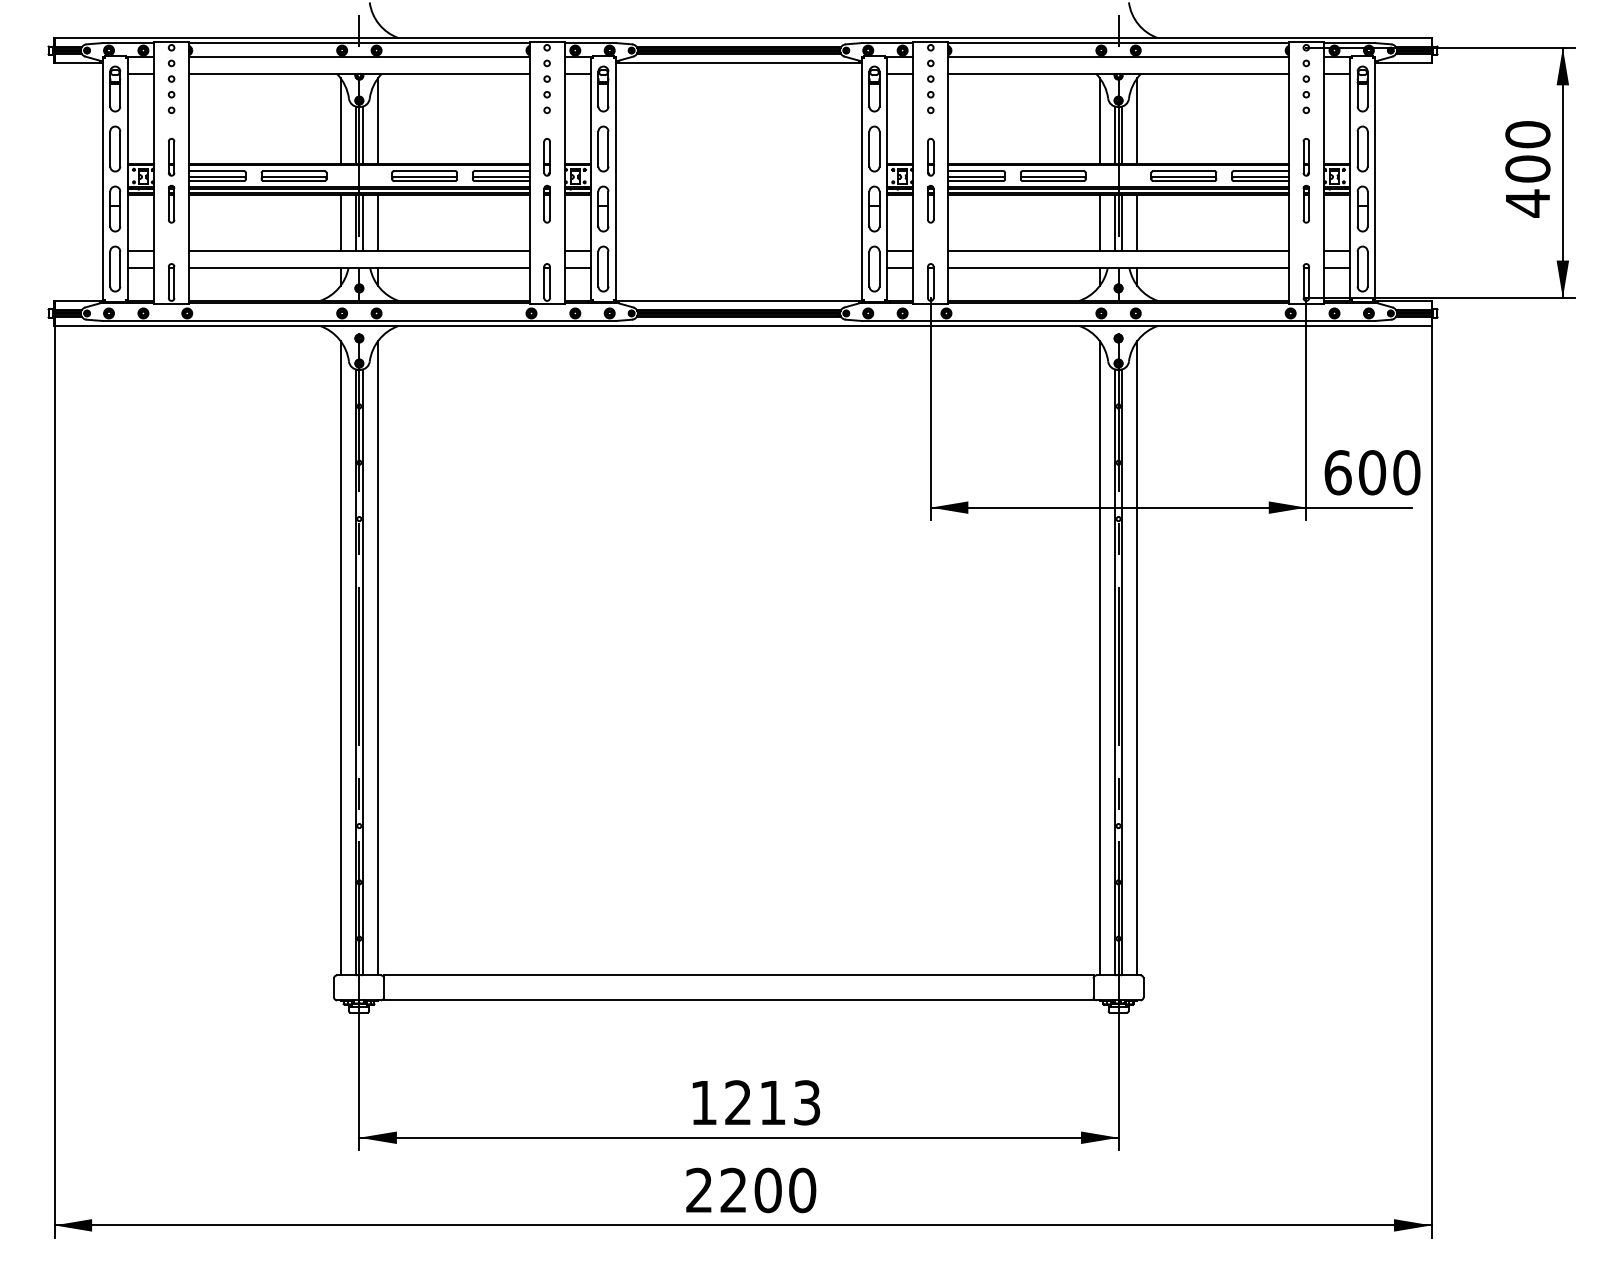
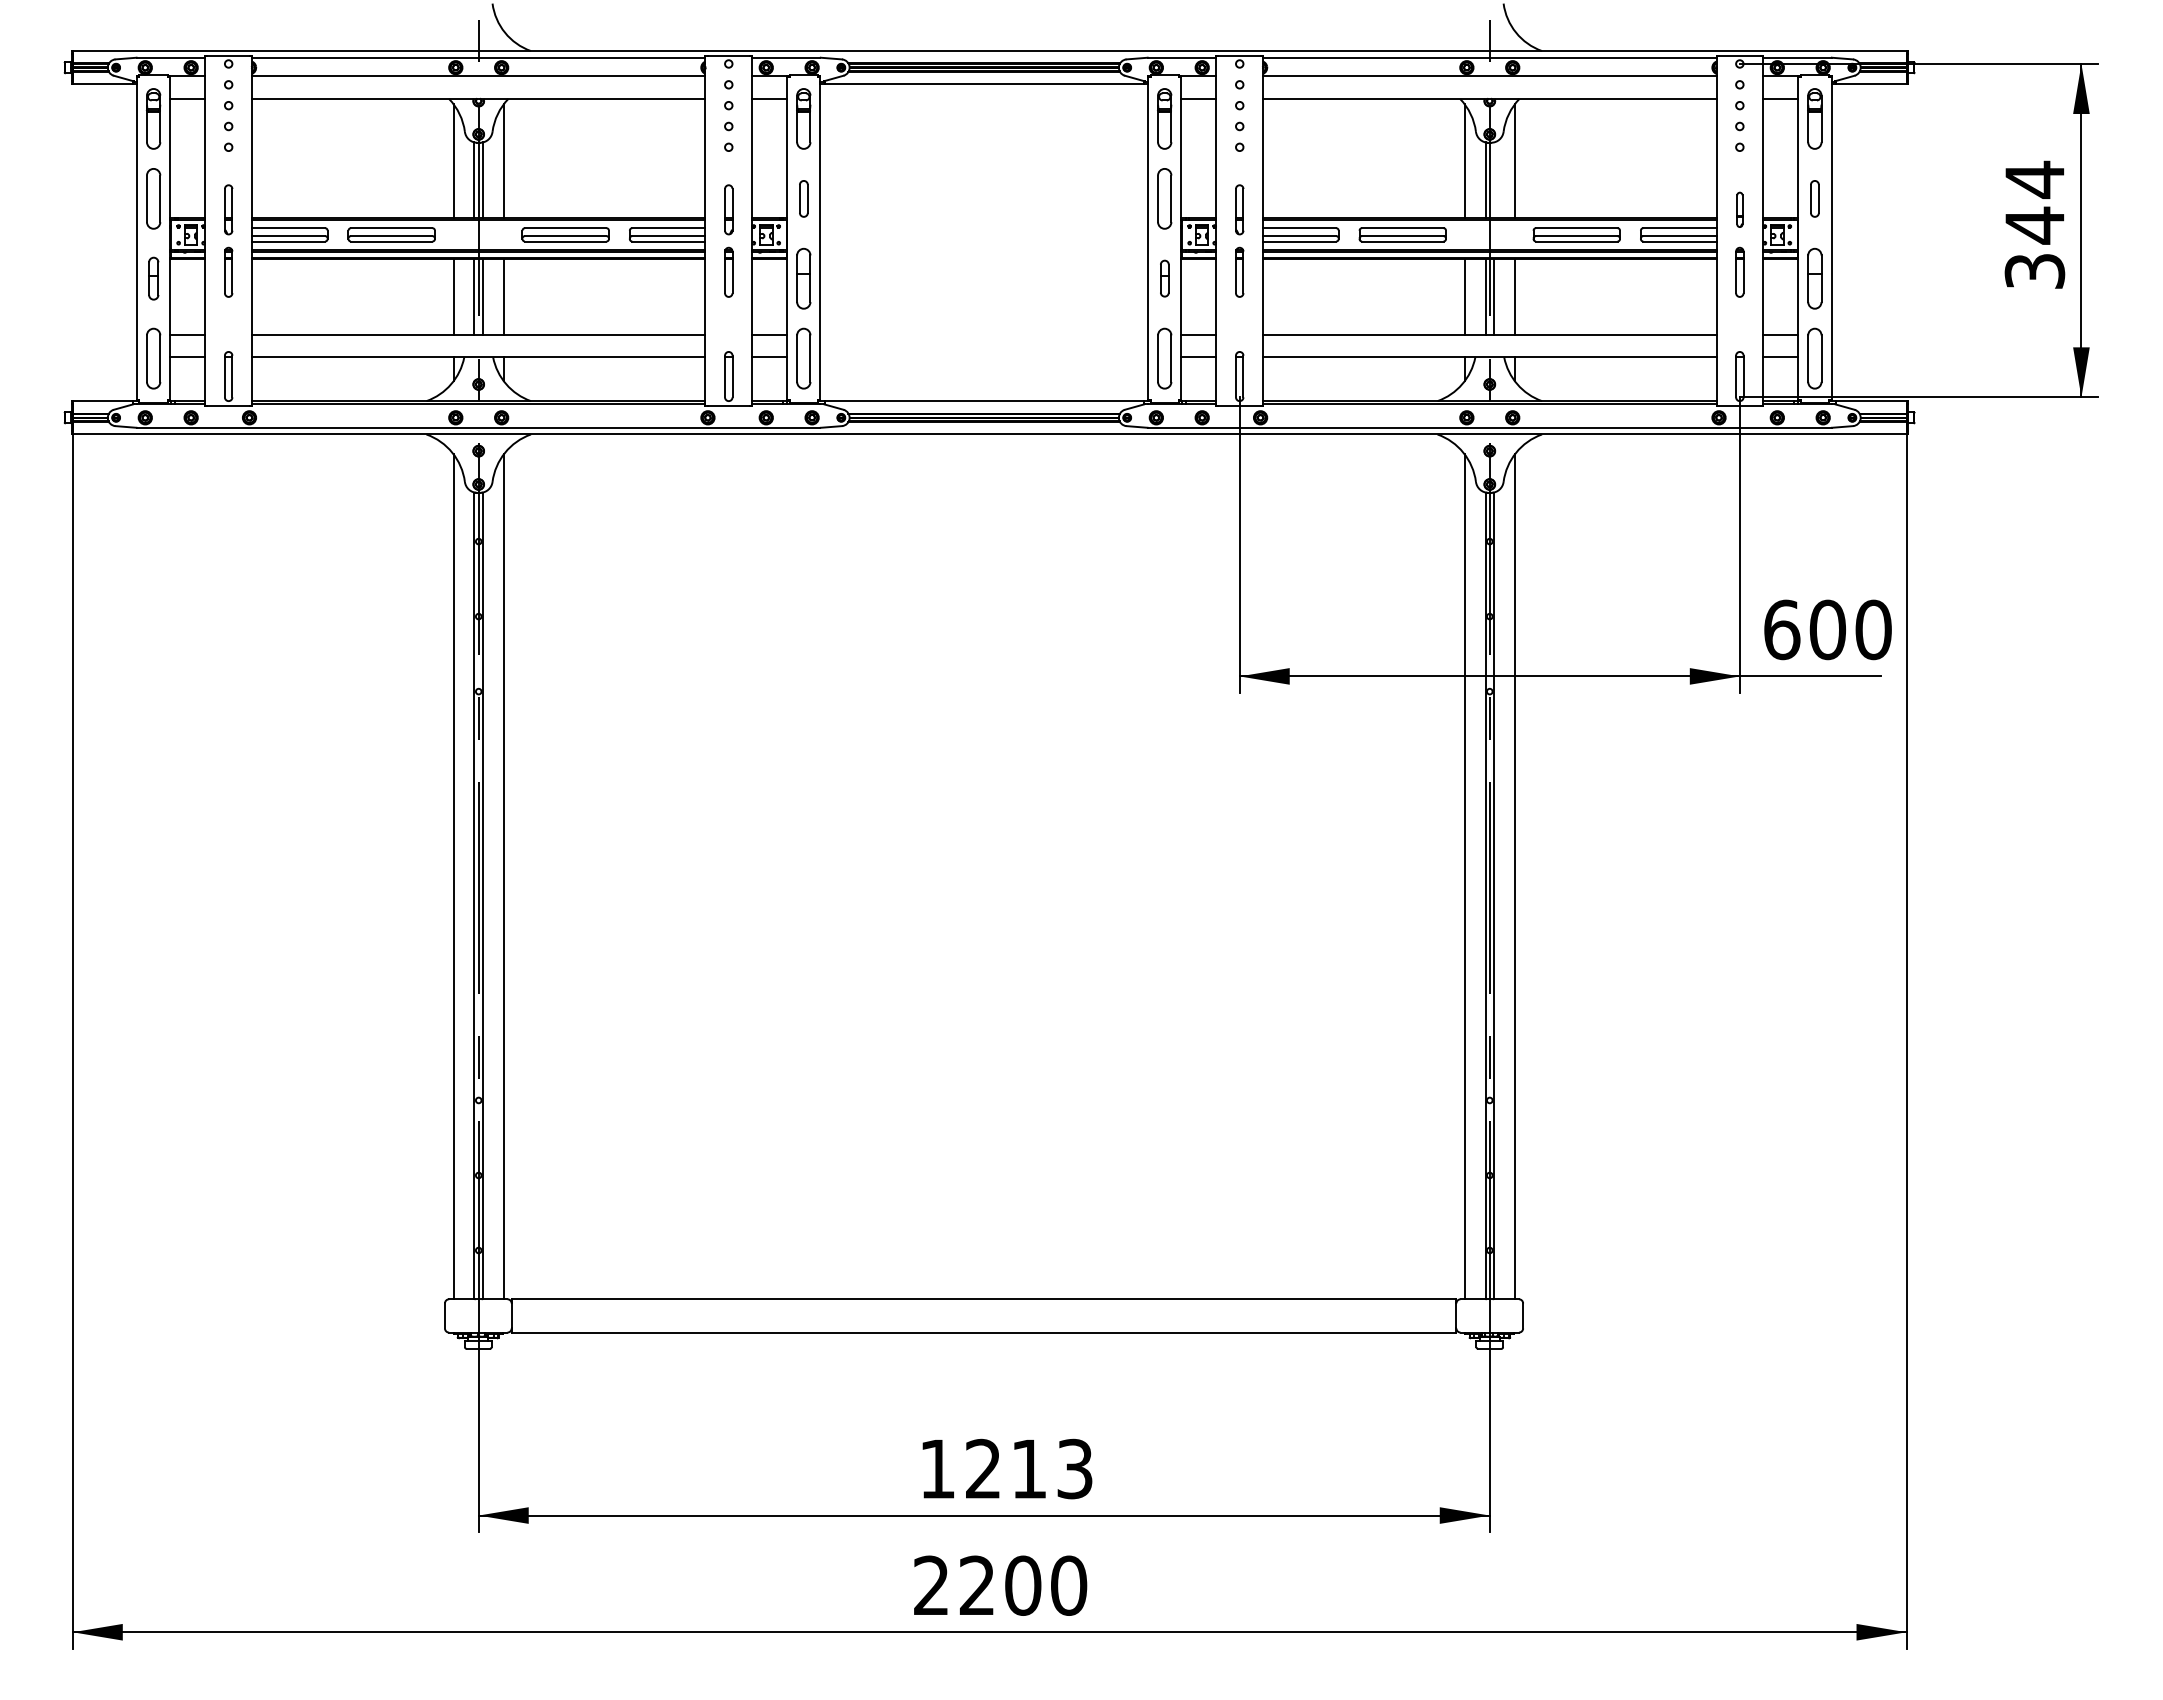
line: (1122, 135) -> (1494, 180), removed
part: (603, 148) -> (803, 198), size x0.6
part: (1362, 148) -> (1814, 198), size x0.6
part: (1306, 157) -> (1739, 209), size x0.7
text: (1527, 169) -> (2034, 225), 400 -> 344
part: (115, 208) -> (153, 278), size x0.7
part: (874, 208) -> (1164, 278), size x0.6

